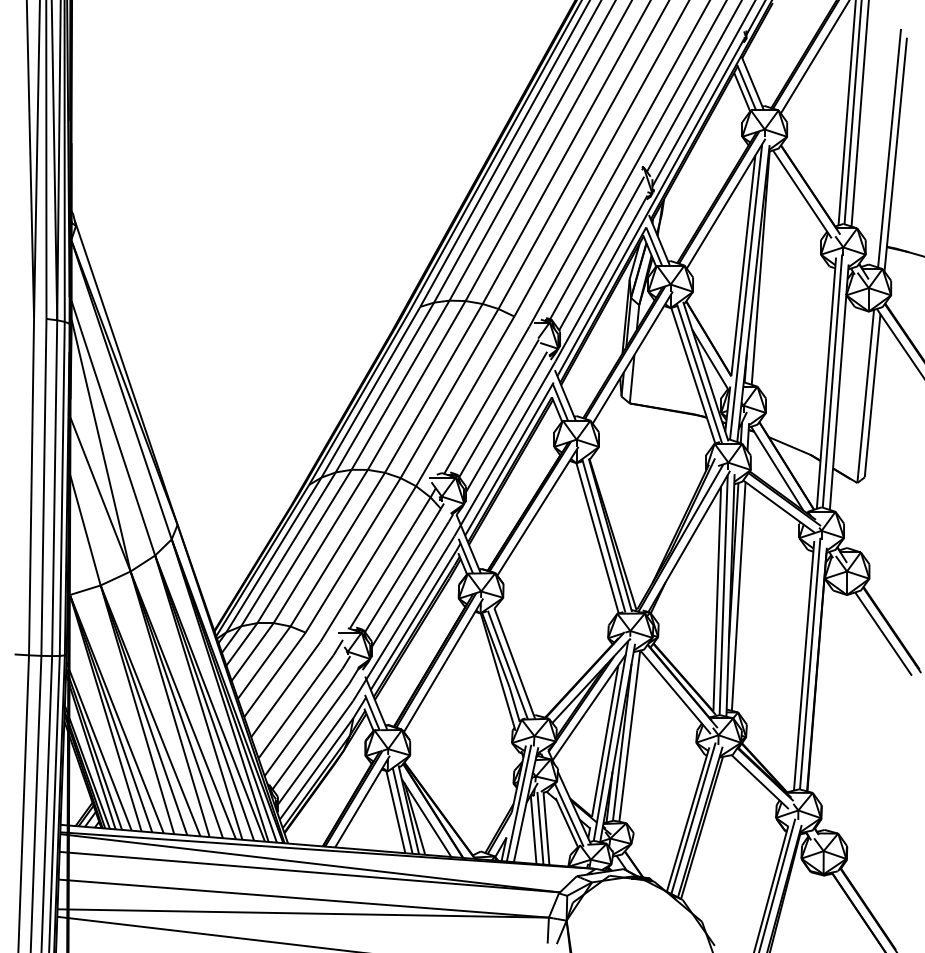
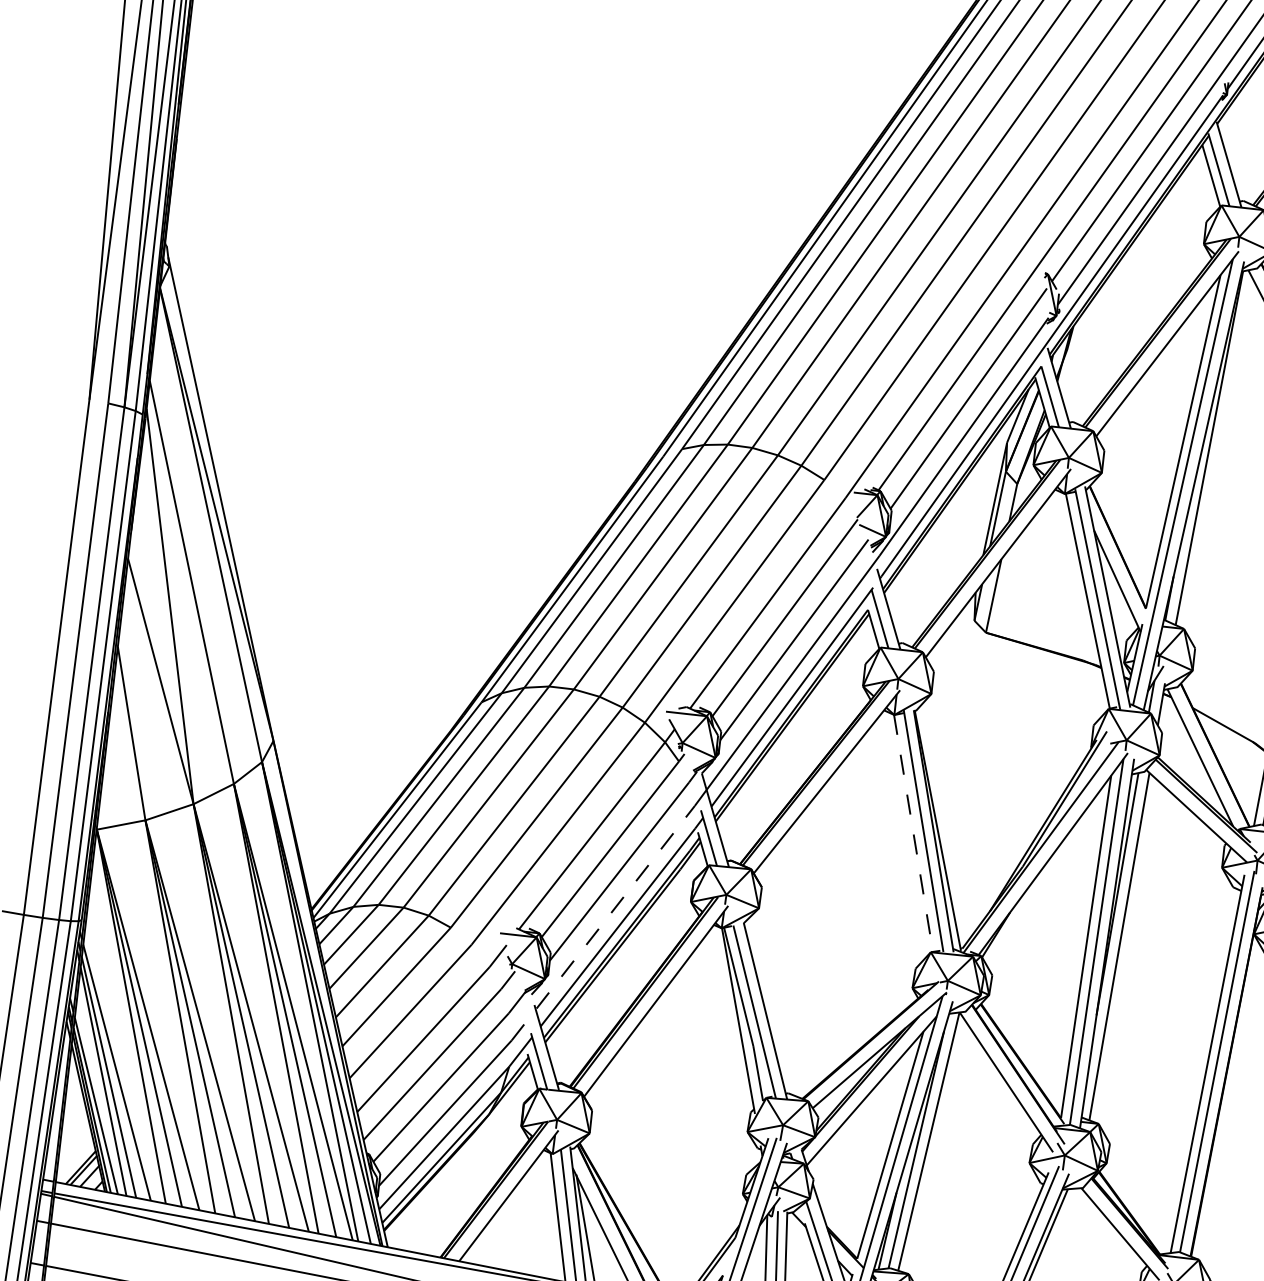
line: (597, 538) -> (913, 833), solid -> dashed
line: (403, 618) -> (602, 922), solid -> dashed

